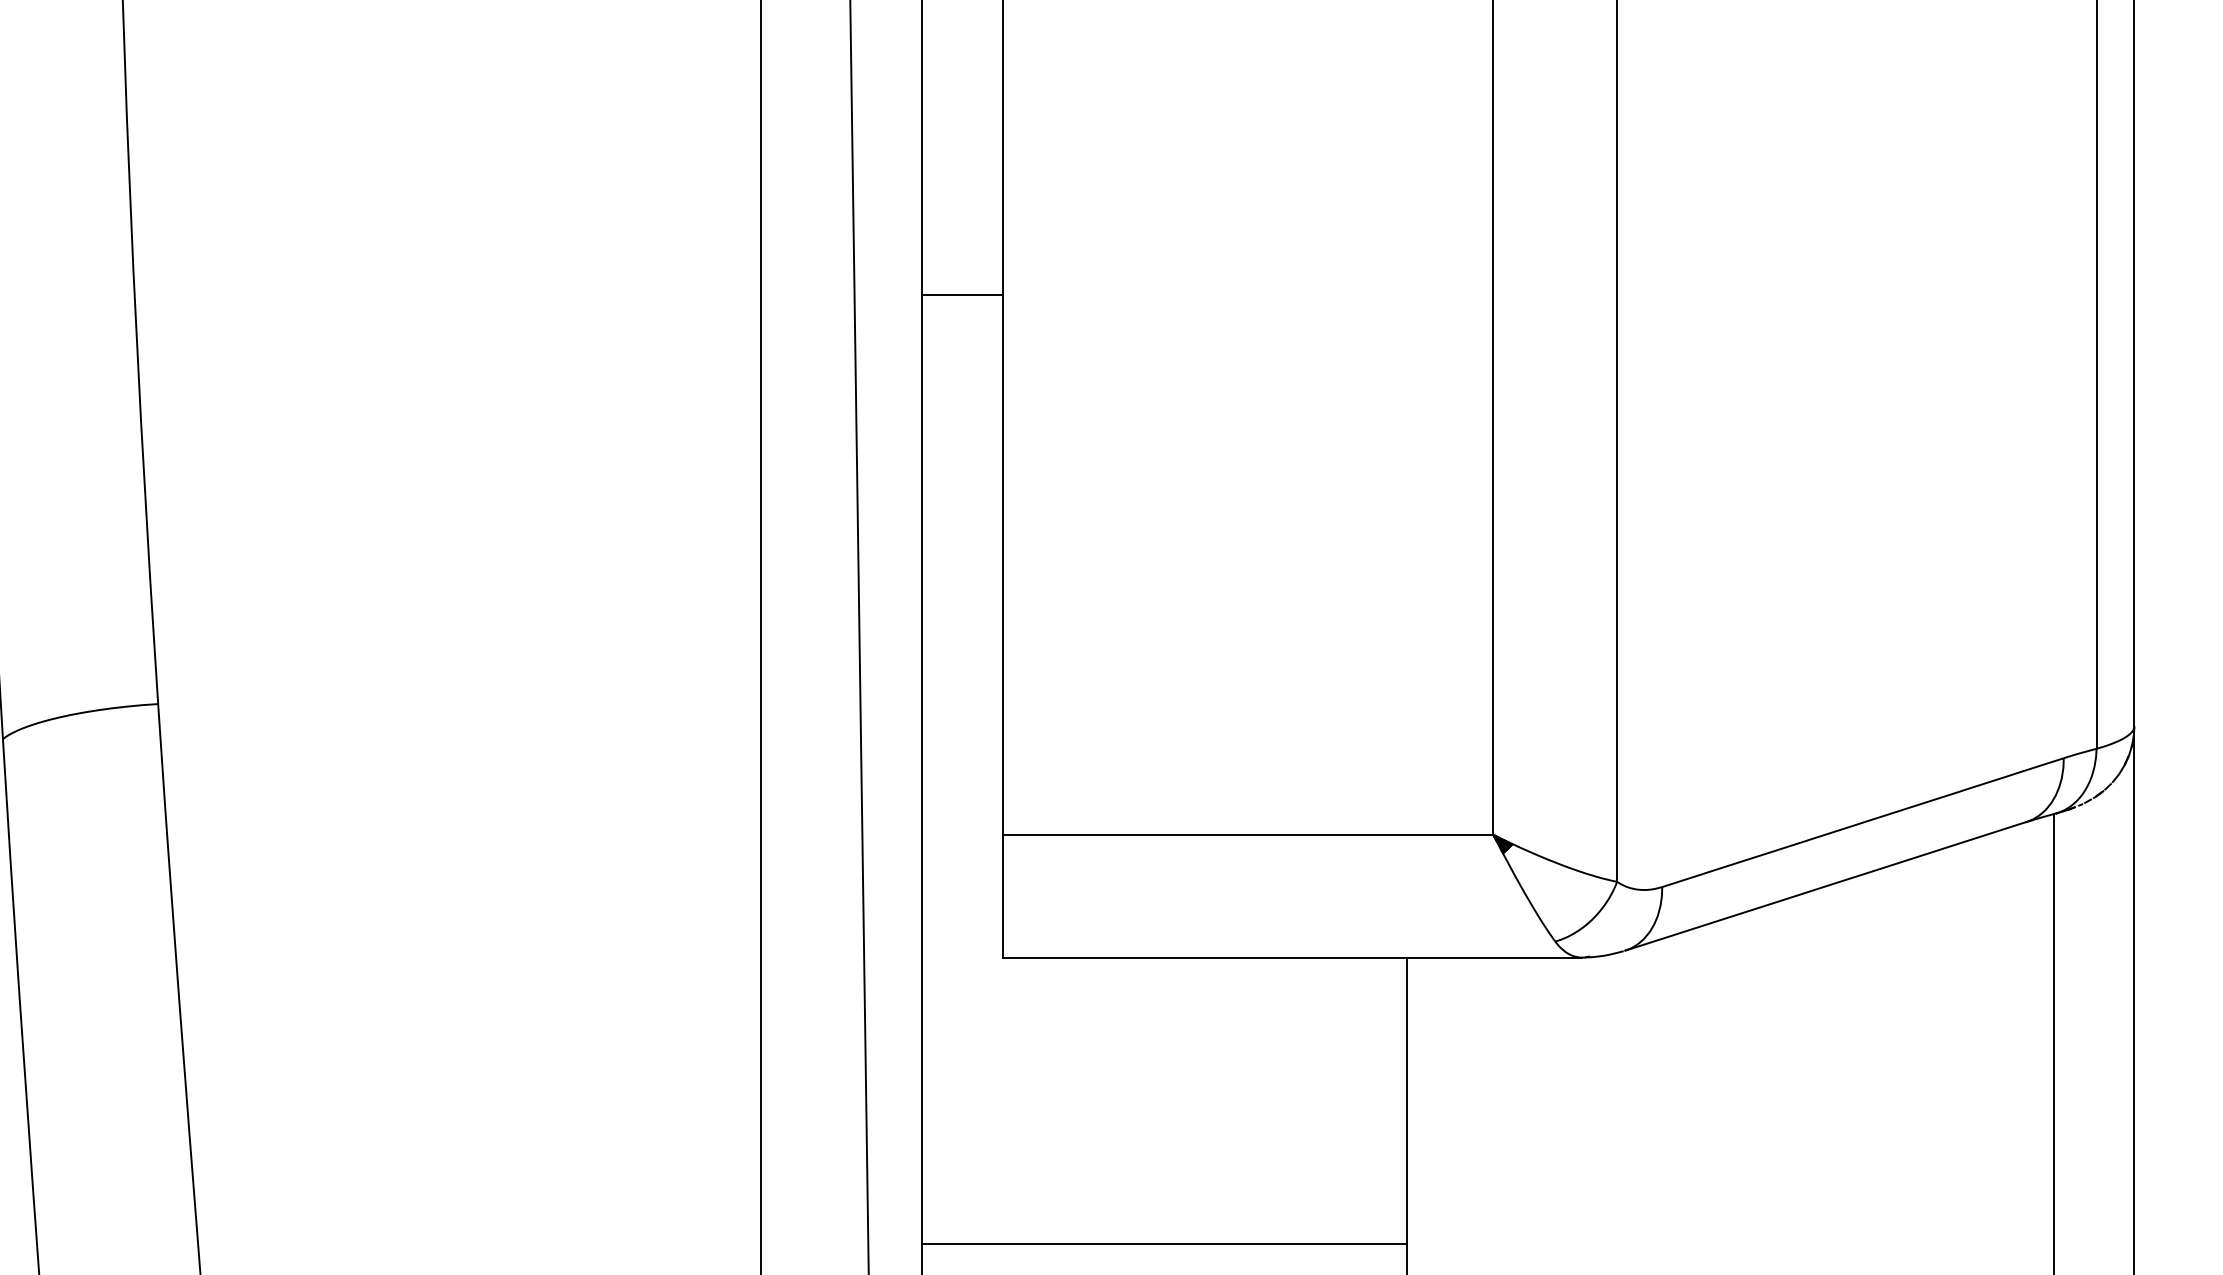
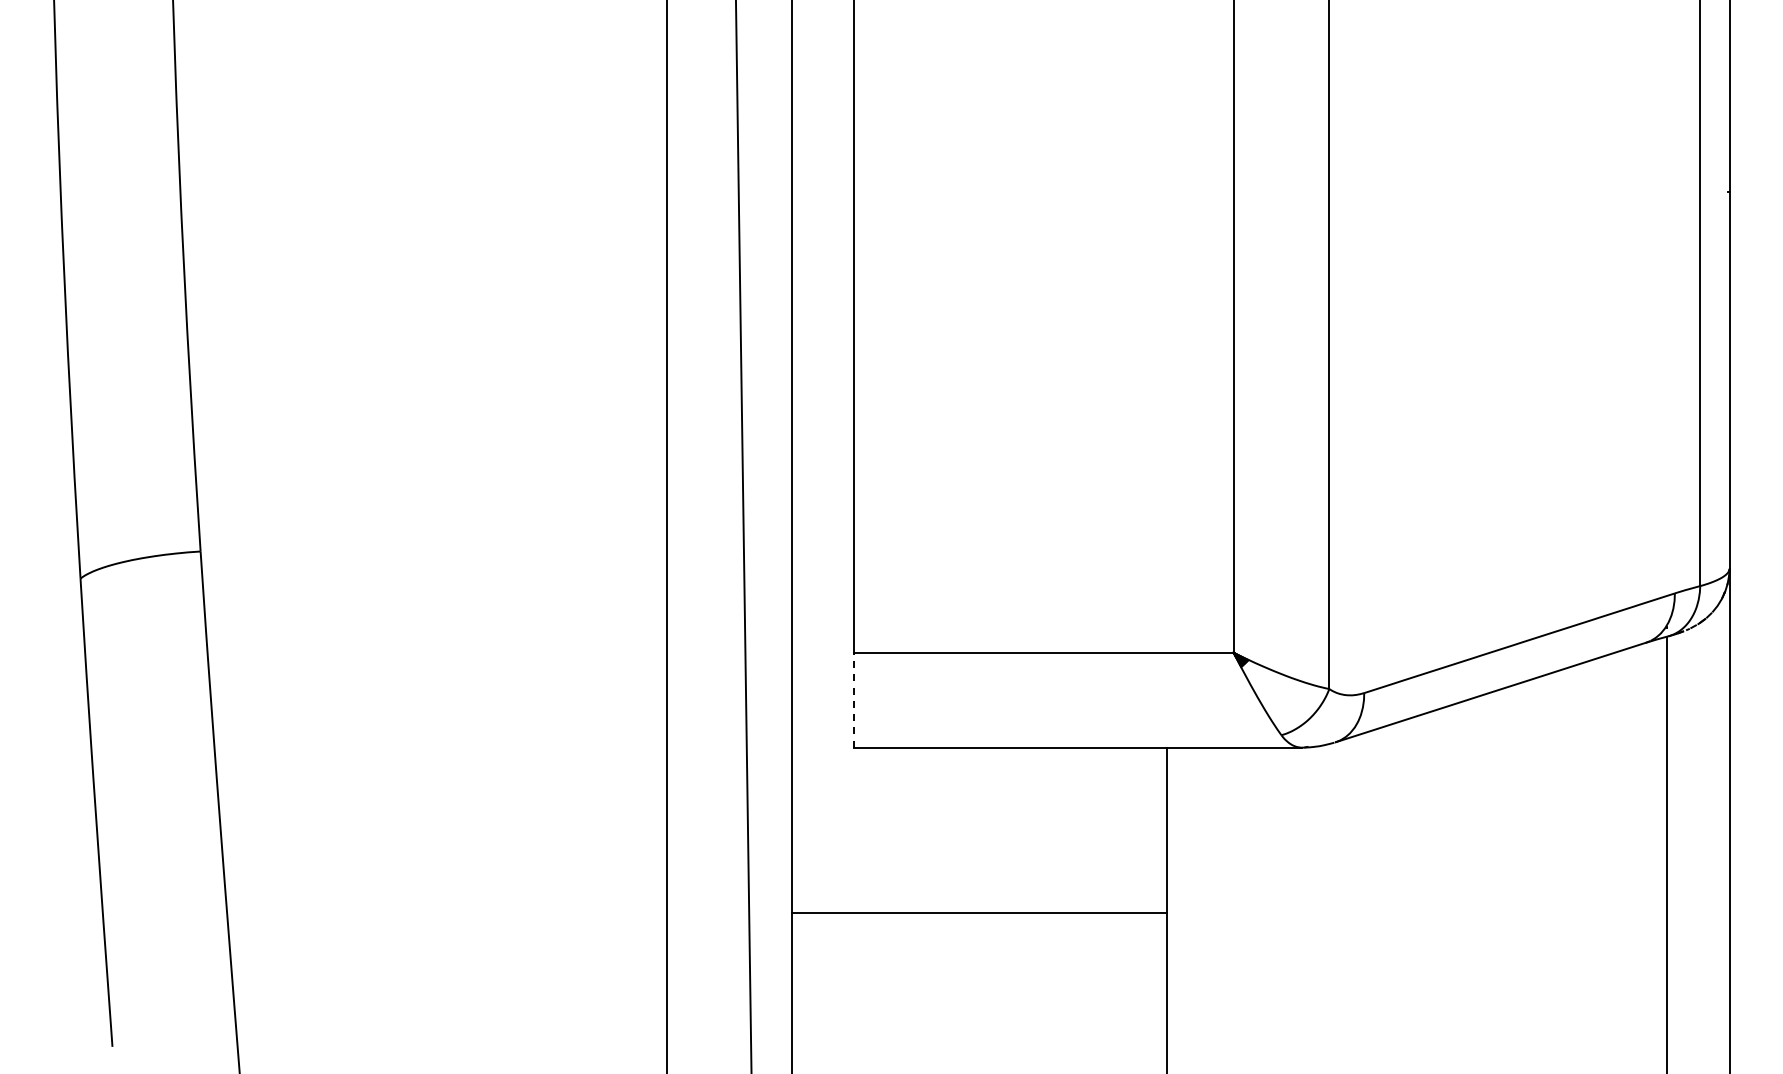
line: (962, 294) -> (822, 234), removed
line: (1003, 895) -> (854, 699), solid -> dashed
line: (1163, 1244) -> (978, 913), moved

